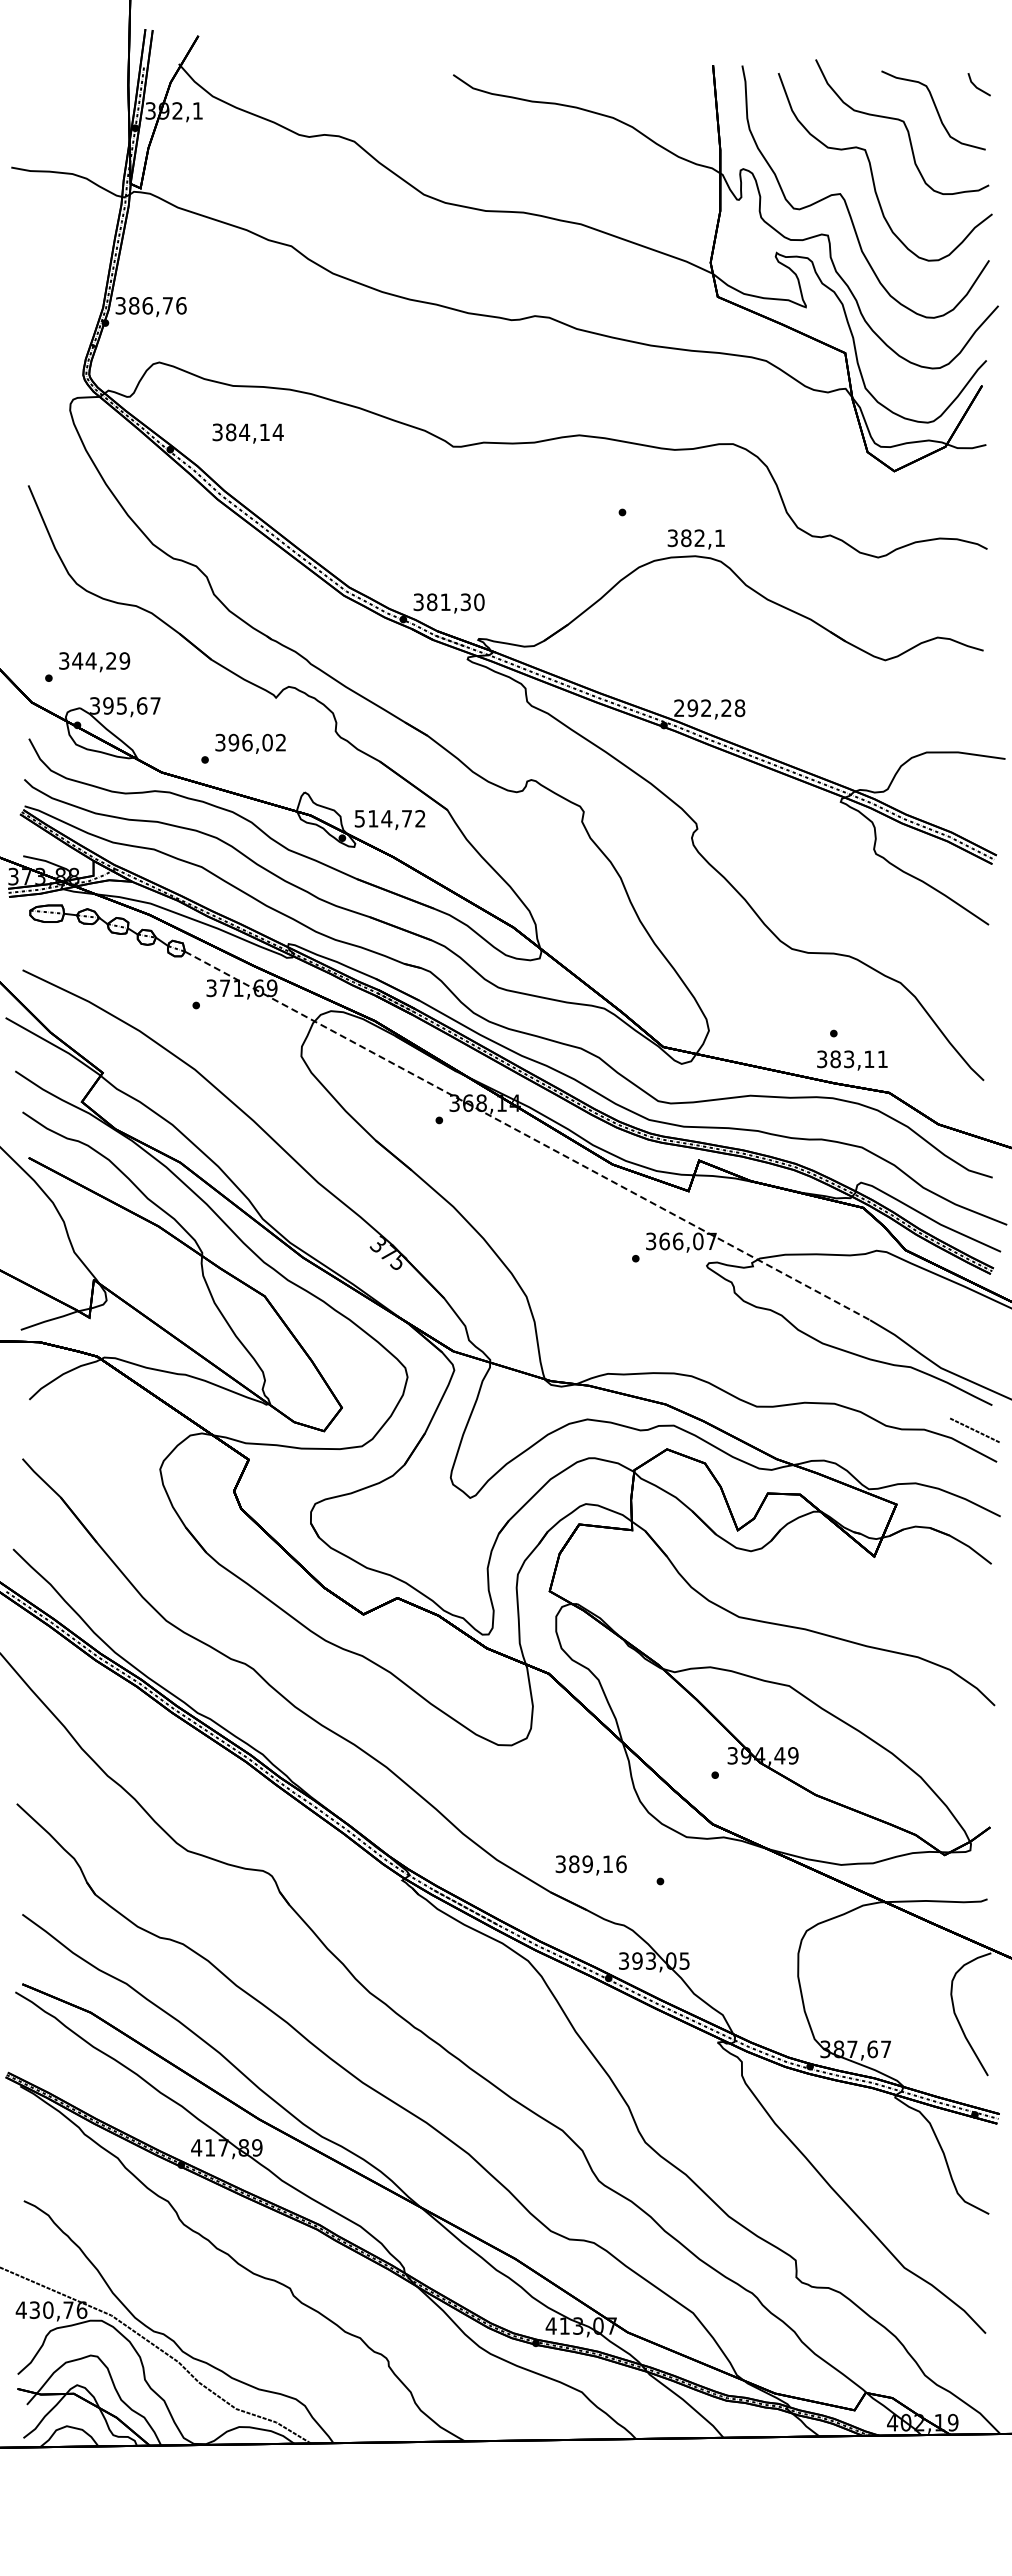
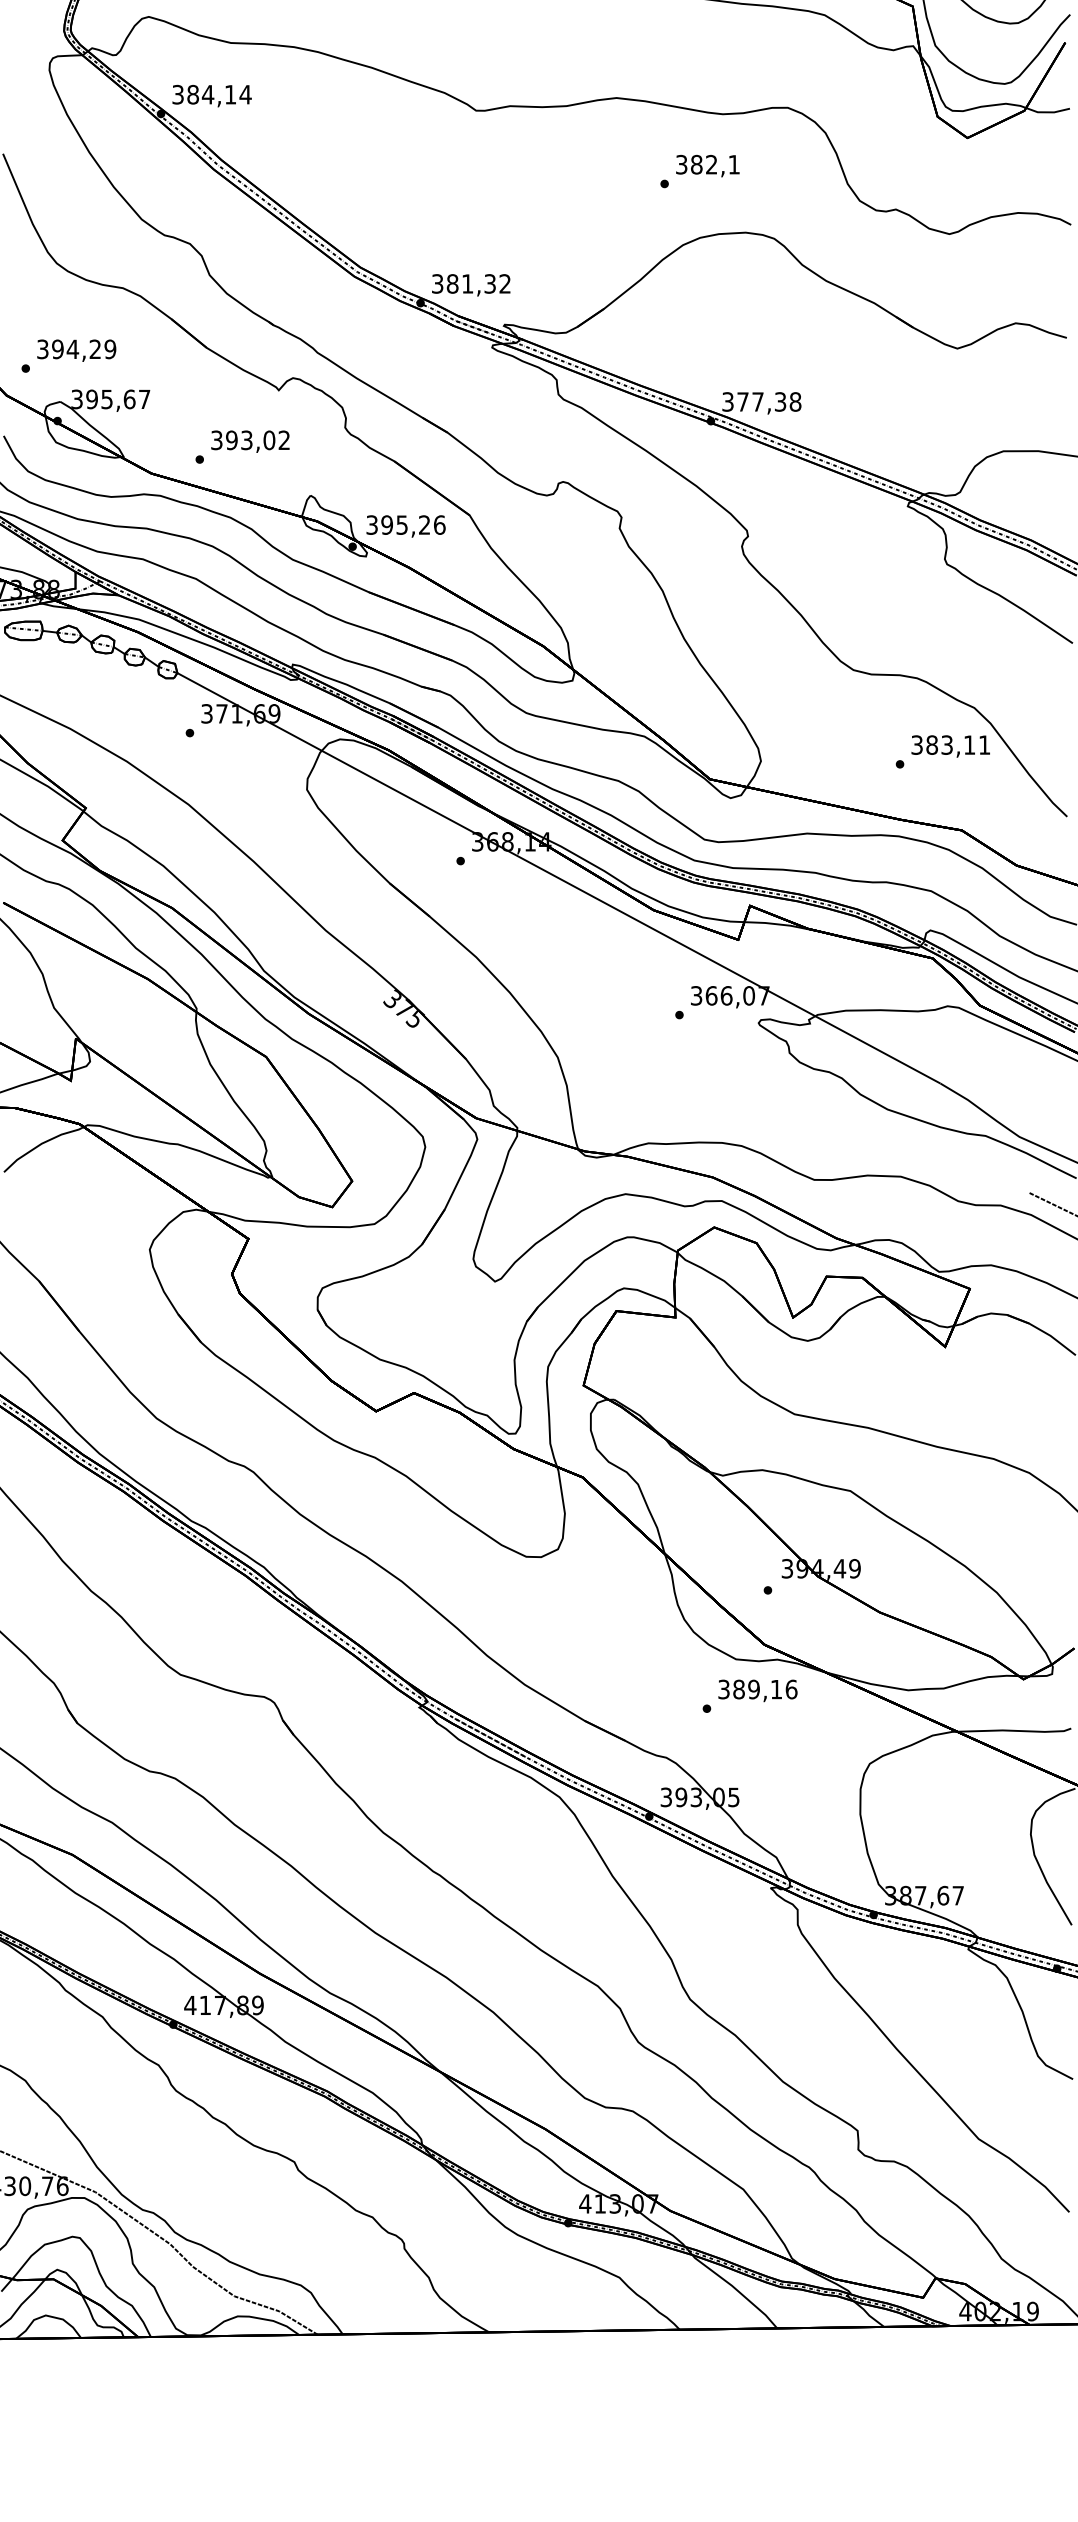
text: (247, 433) -> (211, 95), moved
text: (695, 539) -> (706, 166), moved
text: (479, 602) -> (505, 284), 381,30 -> 381,32
text: (77, 660) -> (57, 348), 344,29 -> 394,29
text: (702, 708) -> (753, 402), 292,28 -> 377,38
text: (247, 742) -> (246, 440), 396,02 -> 393,02
text: (390, 818) -> (406, 524), 514,72 -> 395,26
text: (852, 1060) -> (950, 746), moved
line: (527, 1135) -> (558, 877), dashed -> solid
text: (590, 1865) -> (757, 1690), moved

